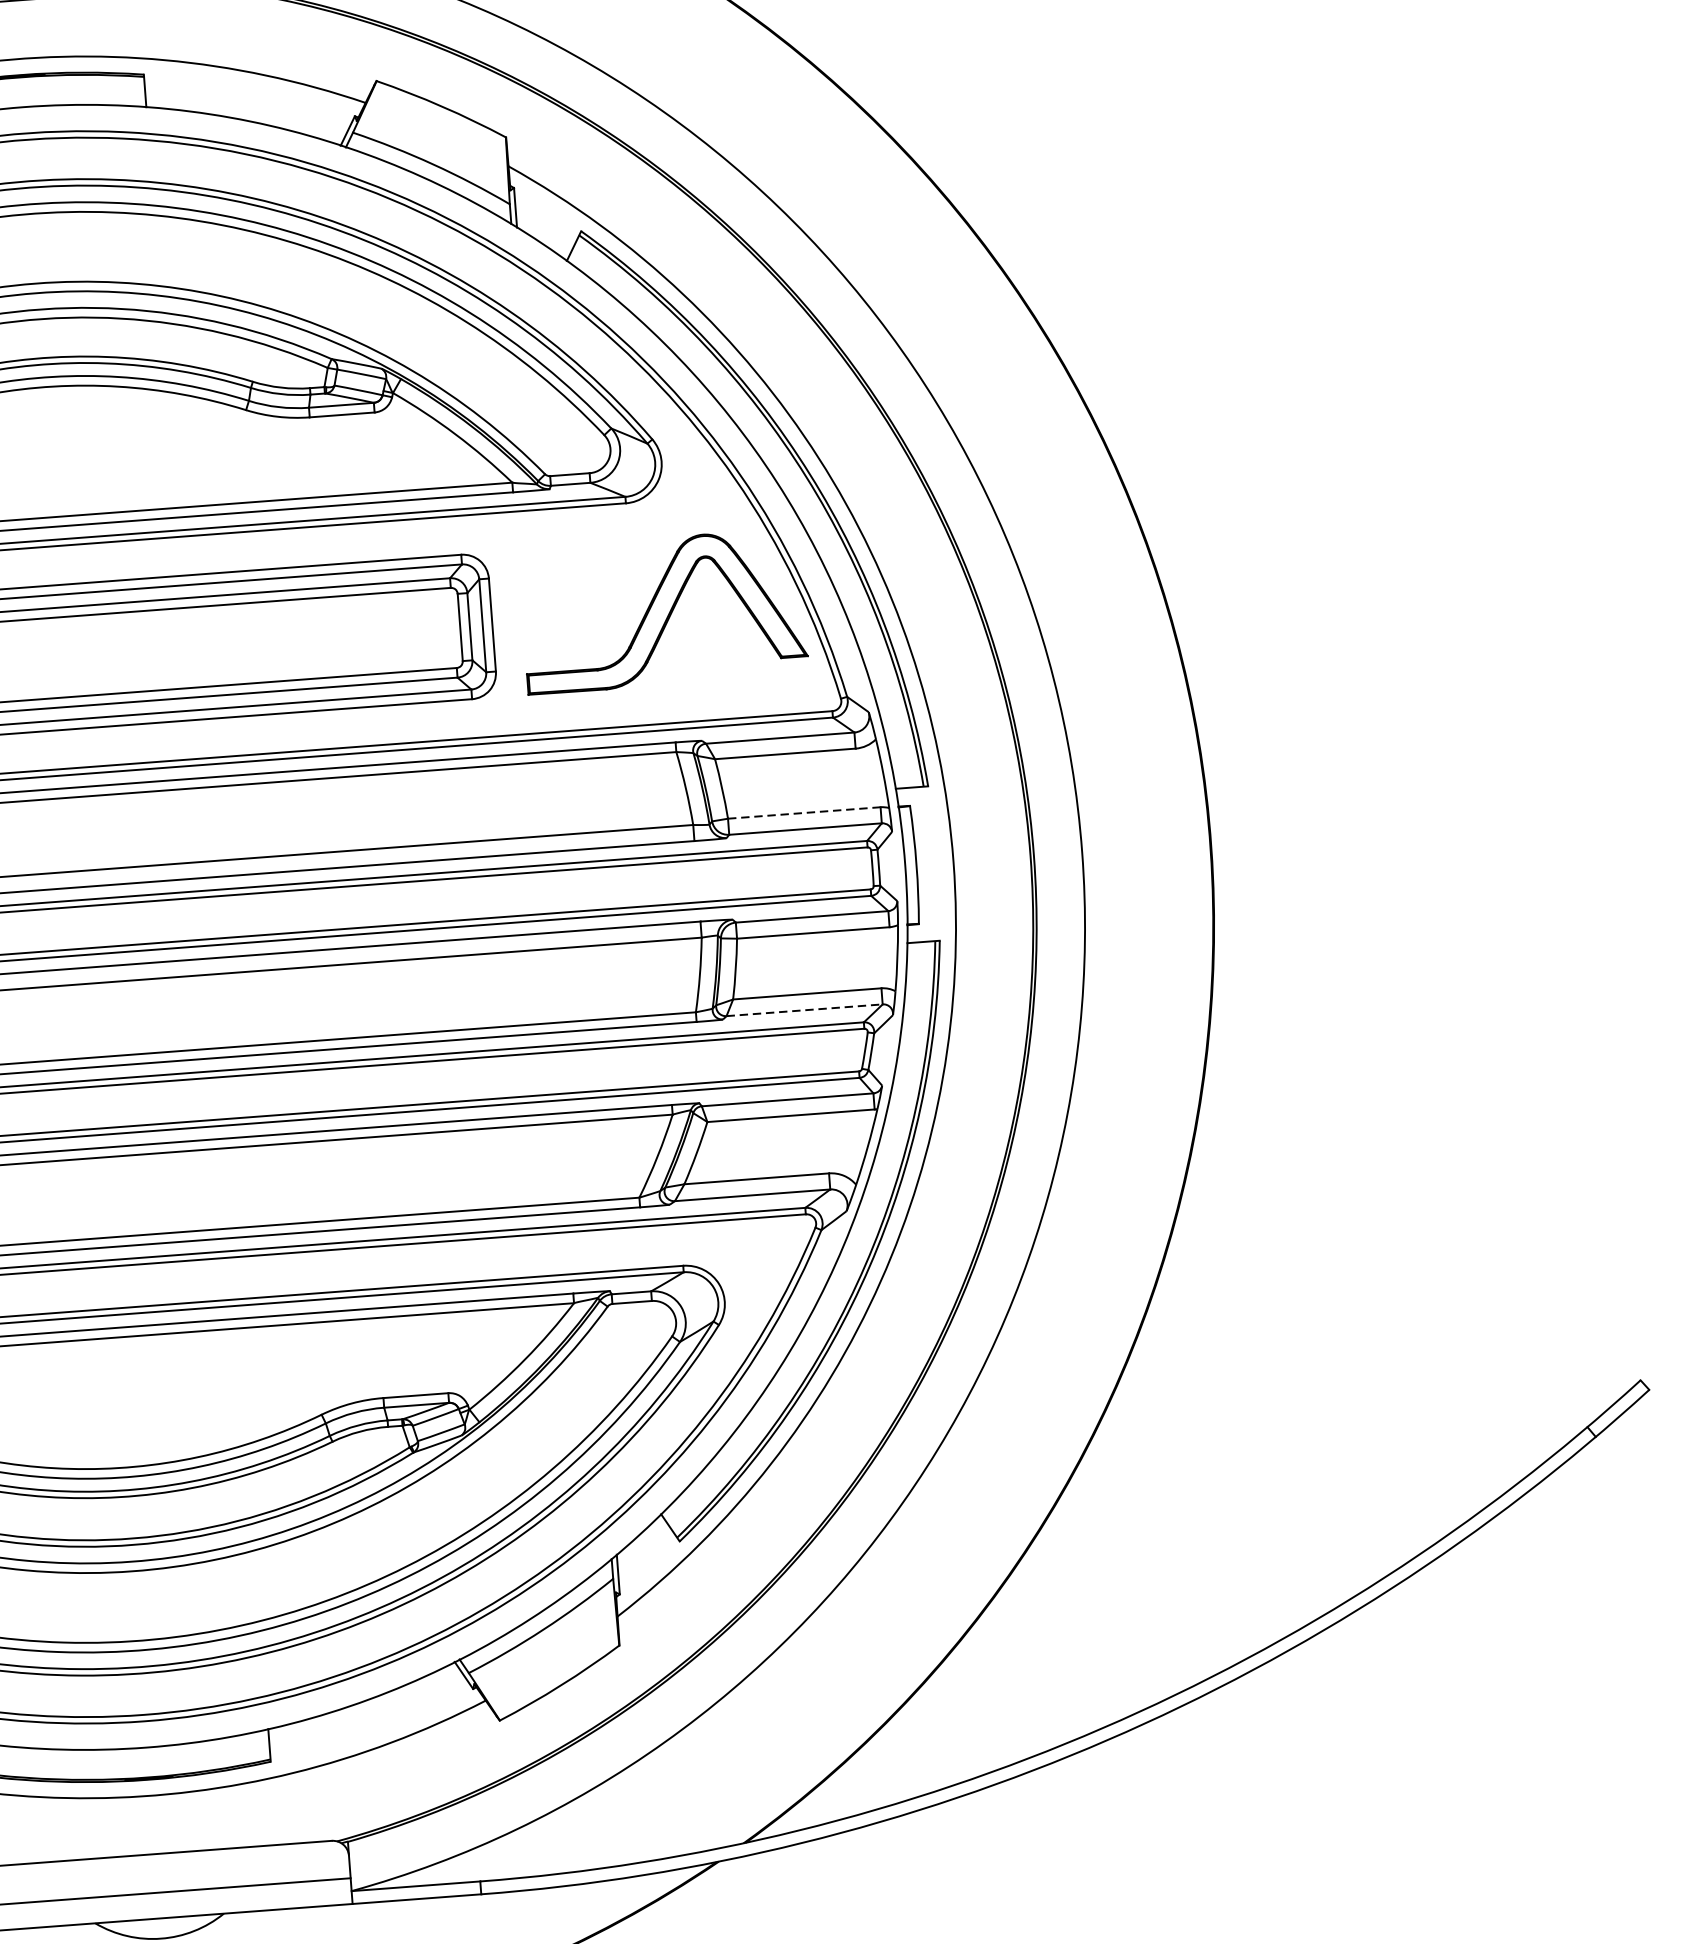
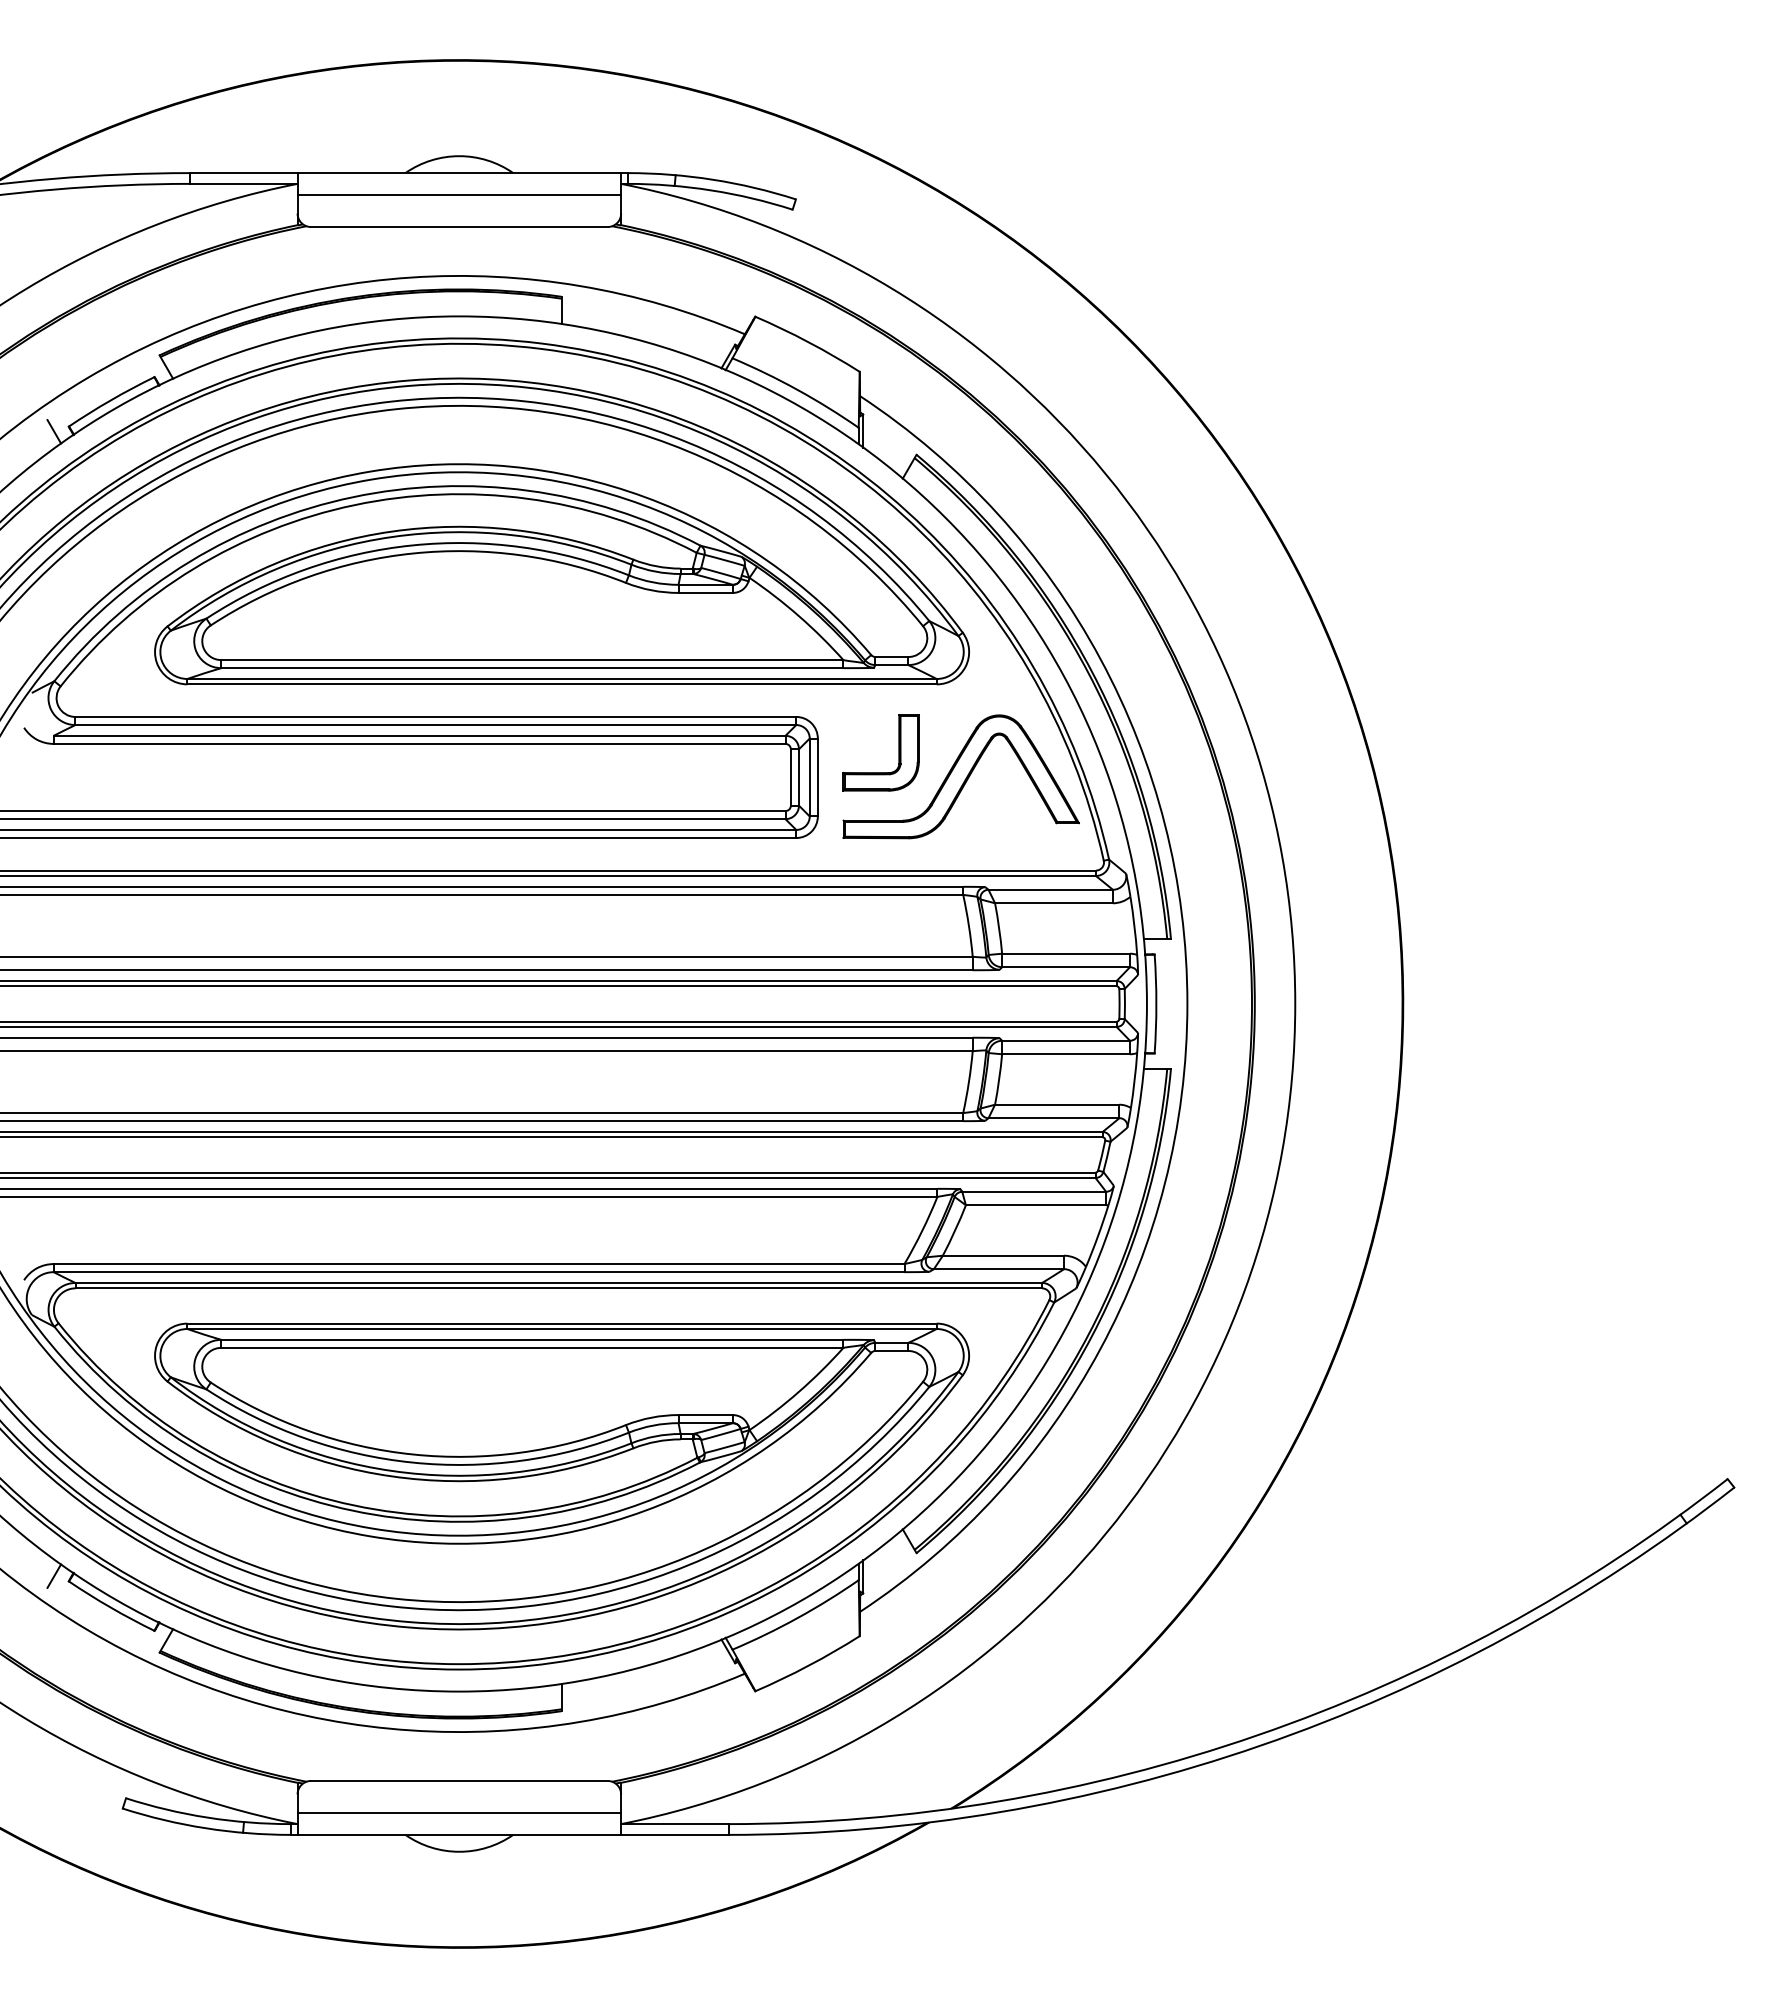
part: (586, 588) -> (898, 752), added
line: (804, 812) -> (1066, 953), dashed -> solid
line: (805, 1010) -> (1054, 1118), dashed -> solid

